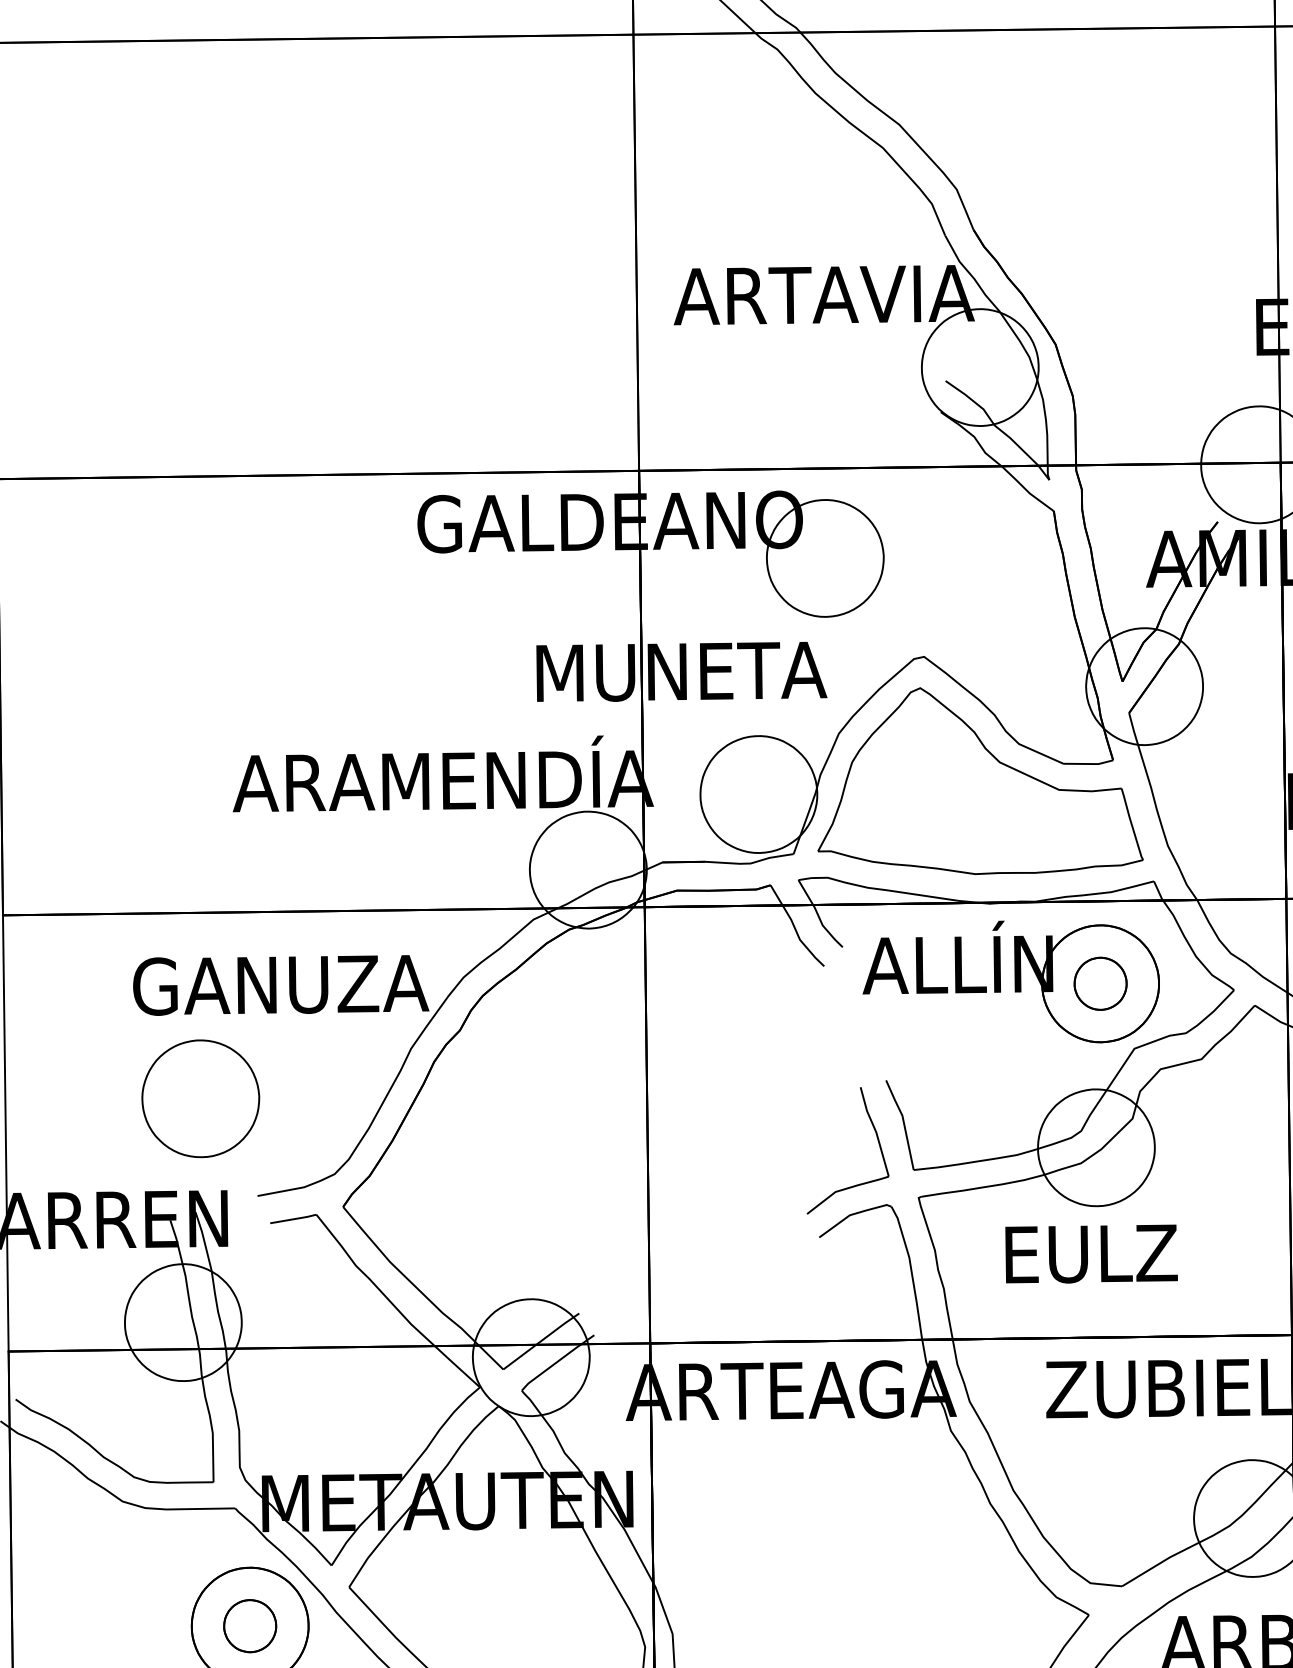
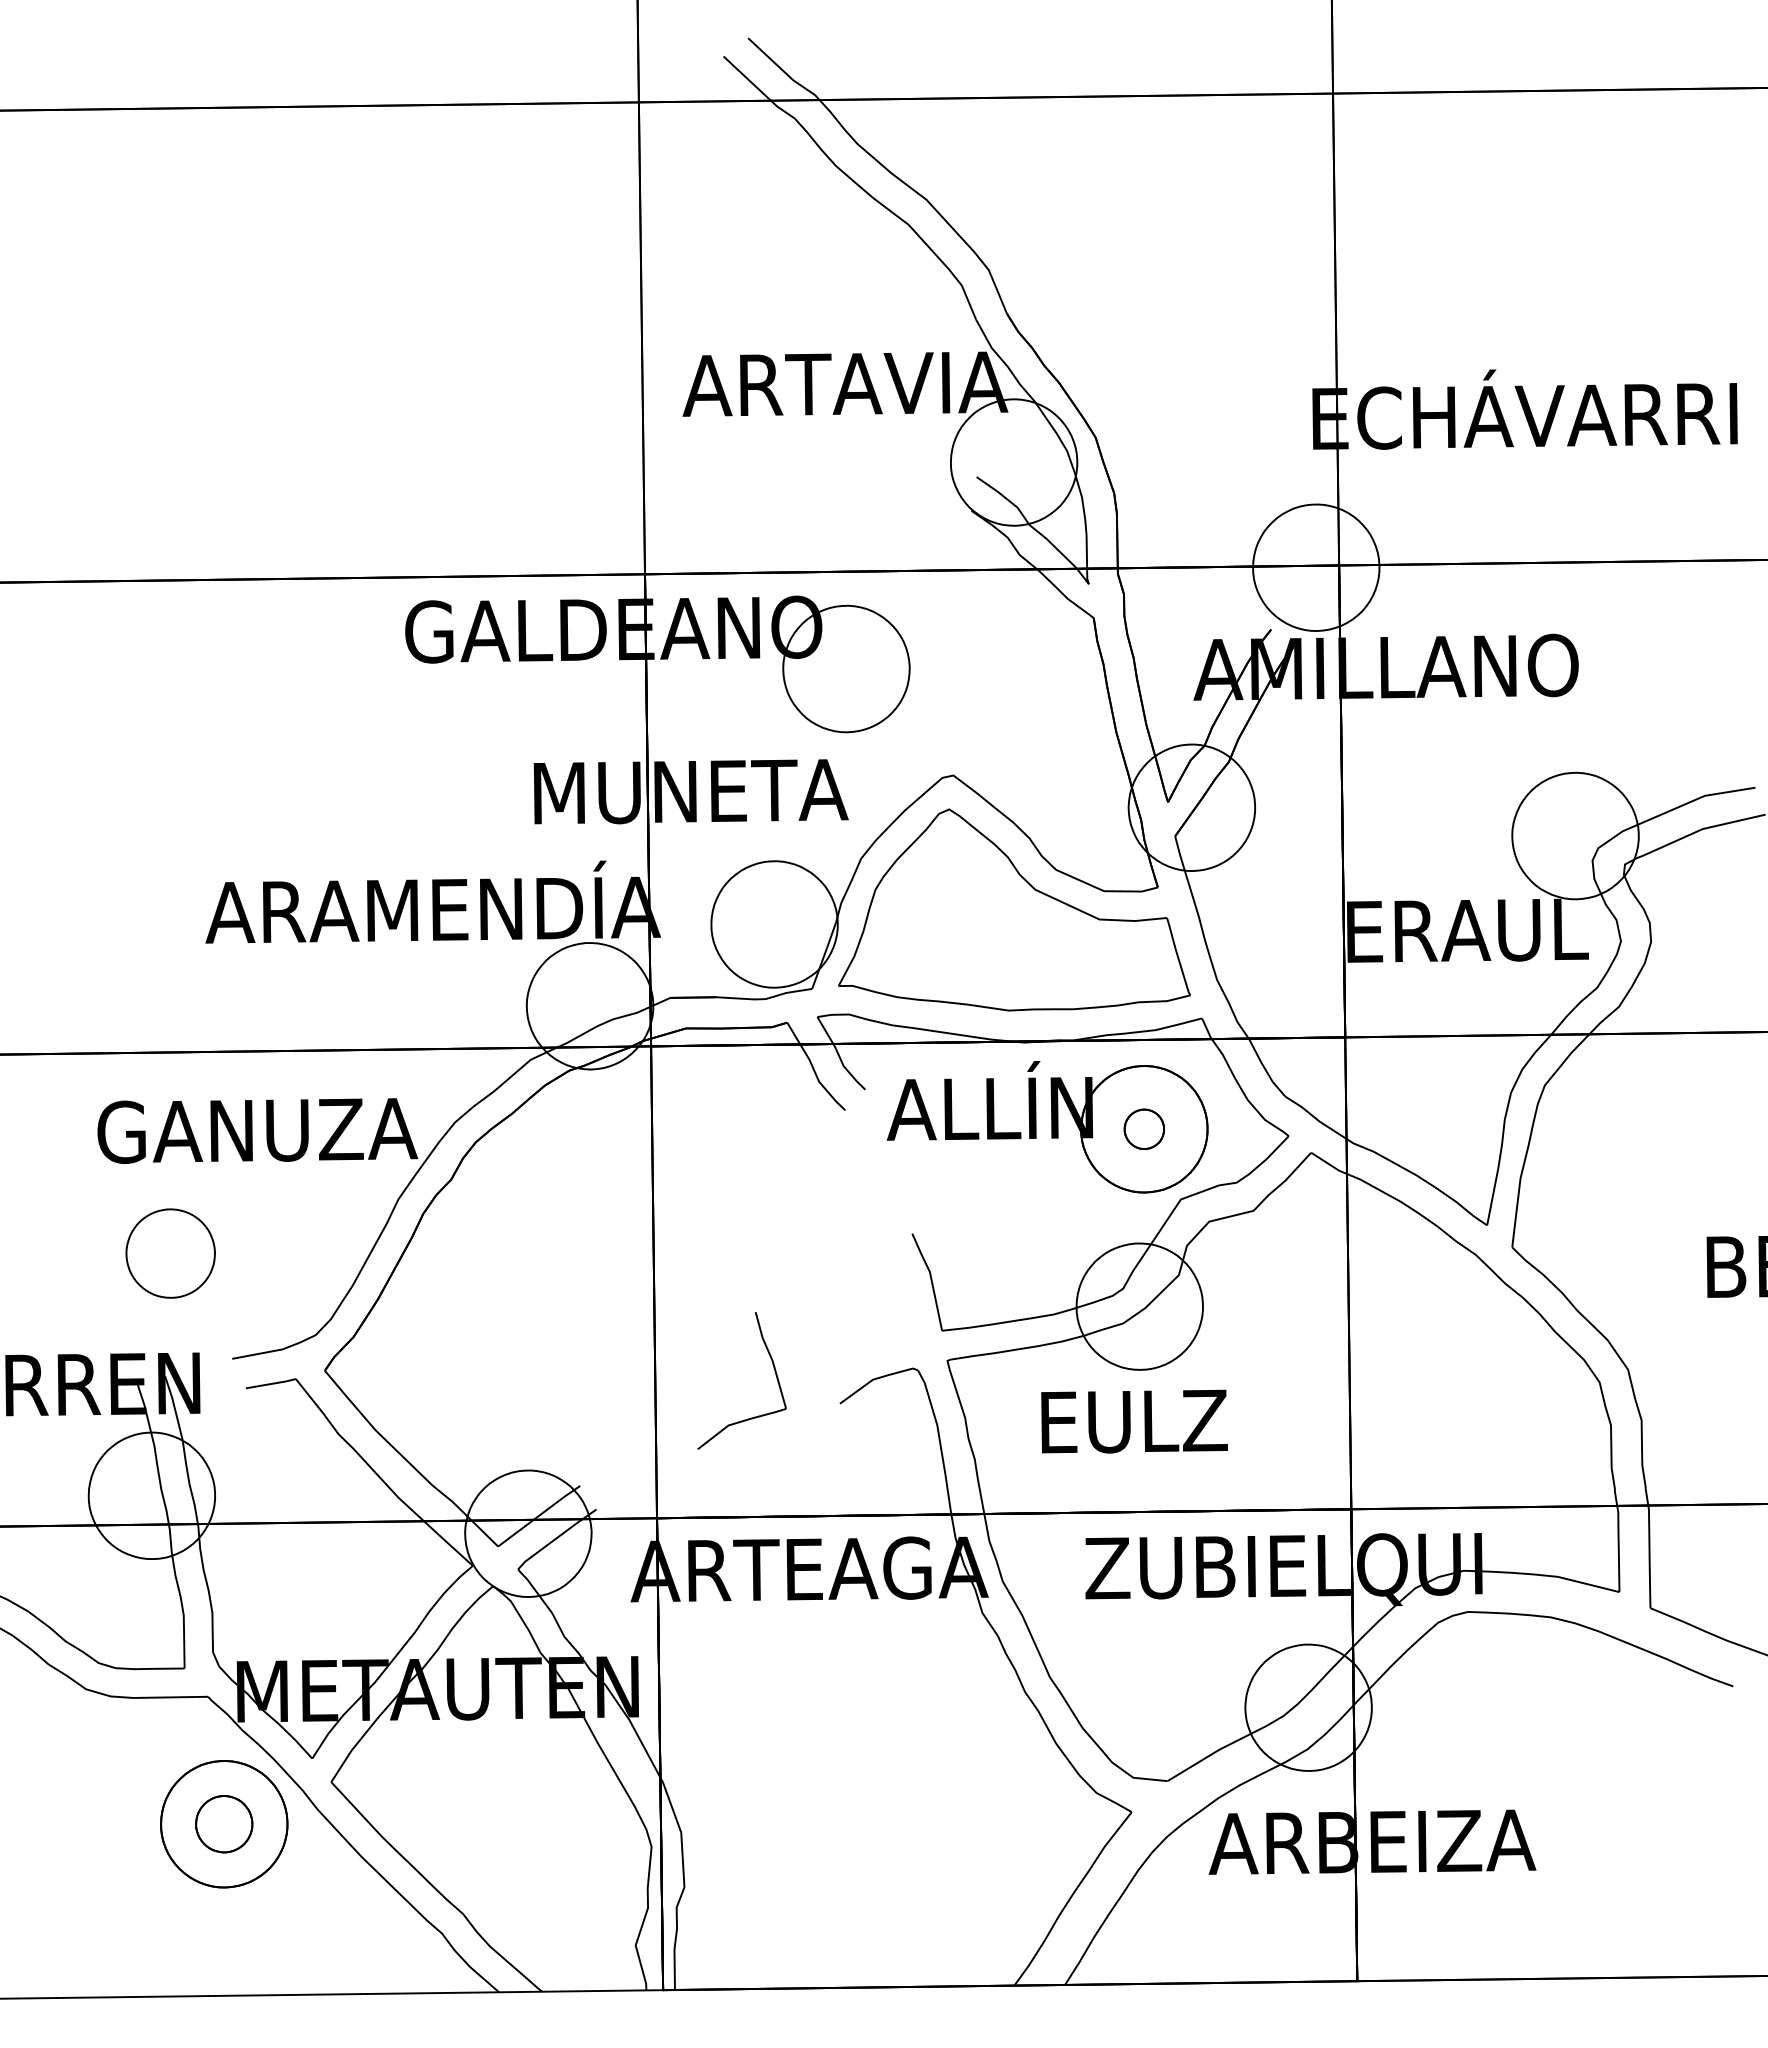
part: (1100, 984) -> (1144, 1129), size x0.7
part: (200, 1098) -> (170, 1253), size x0.7
part: (877, 1139) -> (773, 1368), moved

